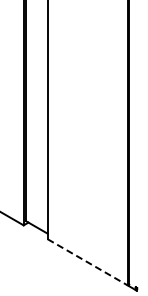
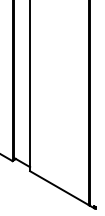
line: (88, 262) -> (59, 188), dashed -> solid

